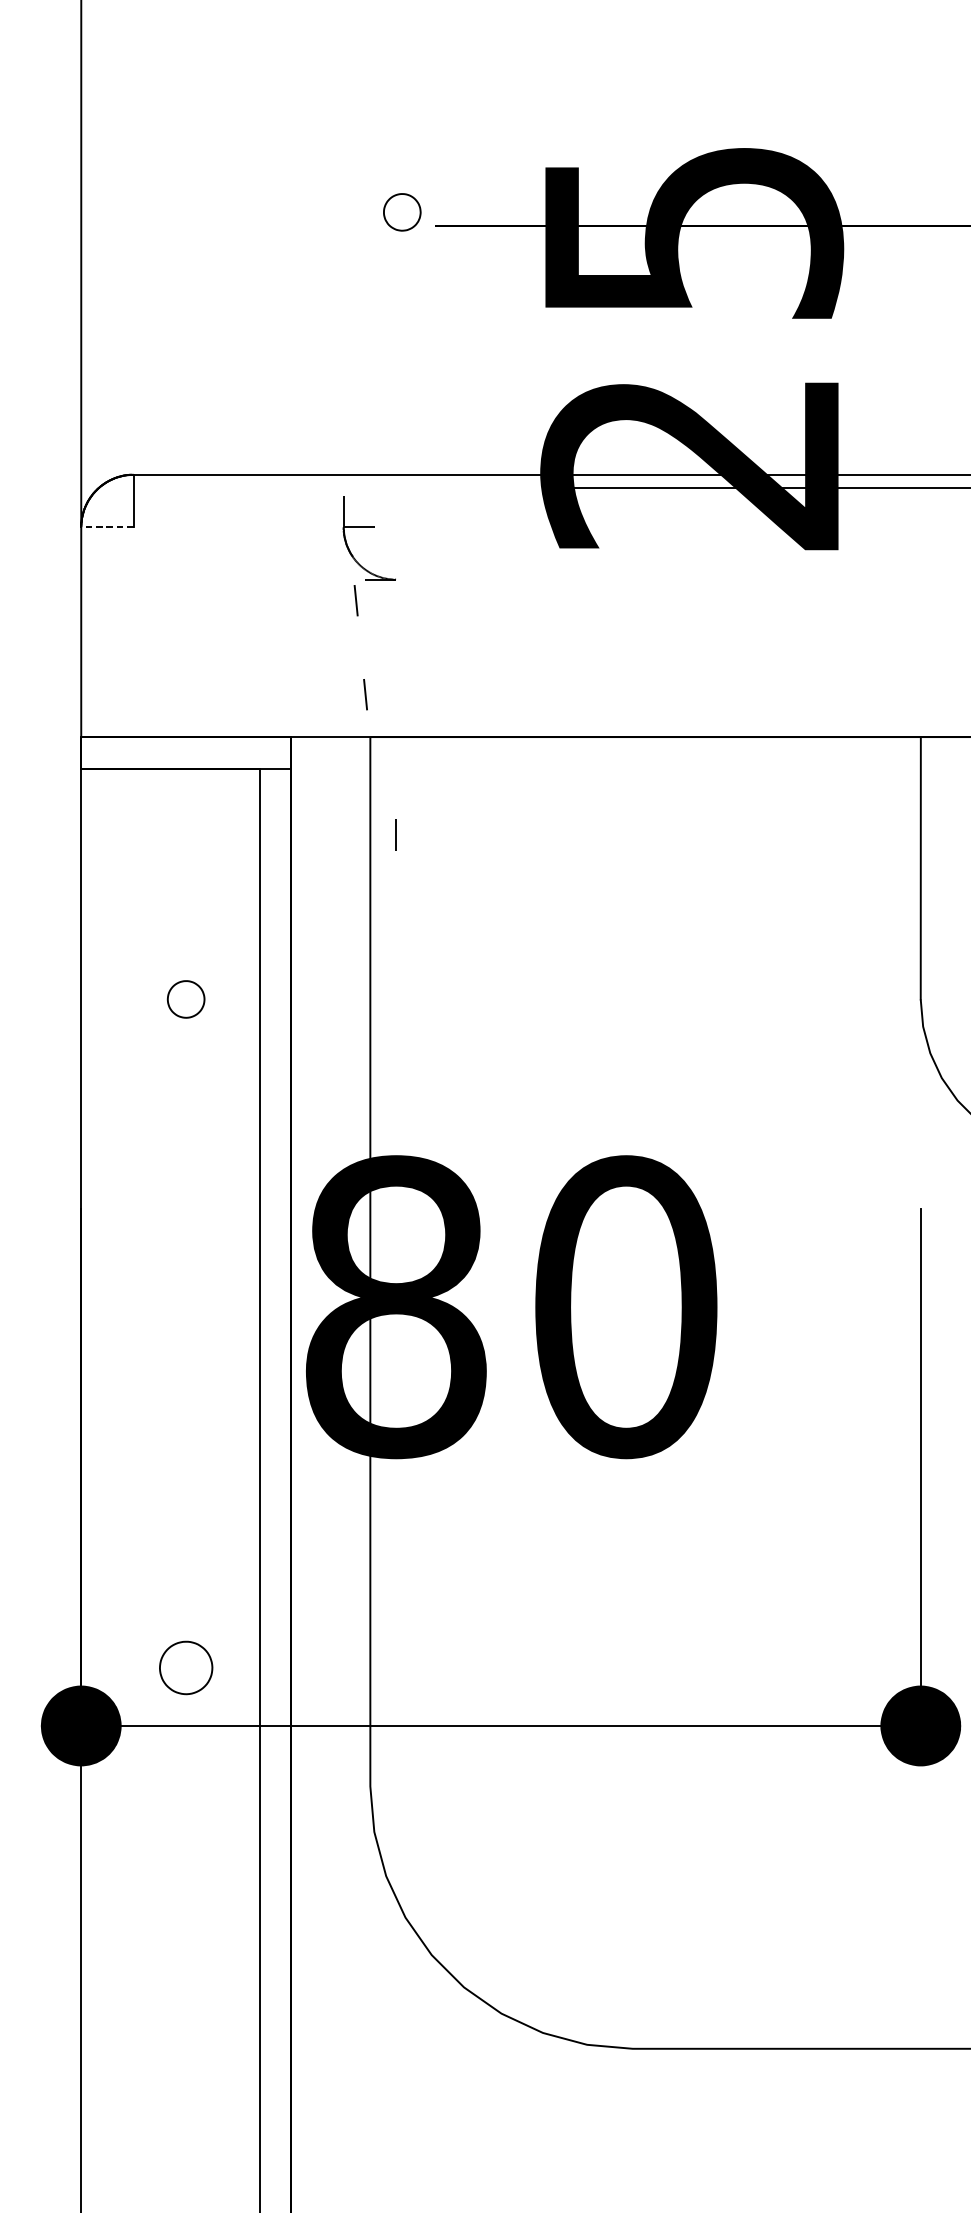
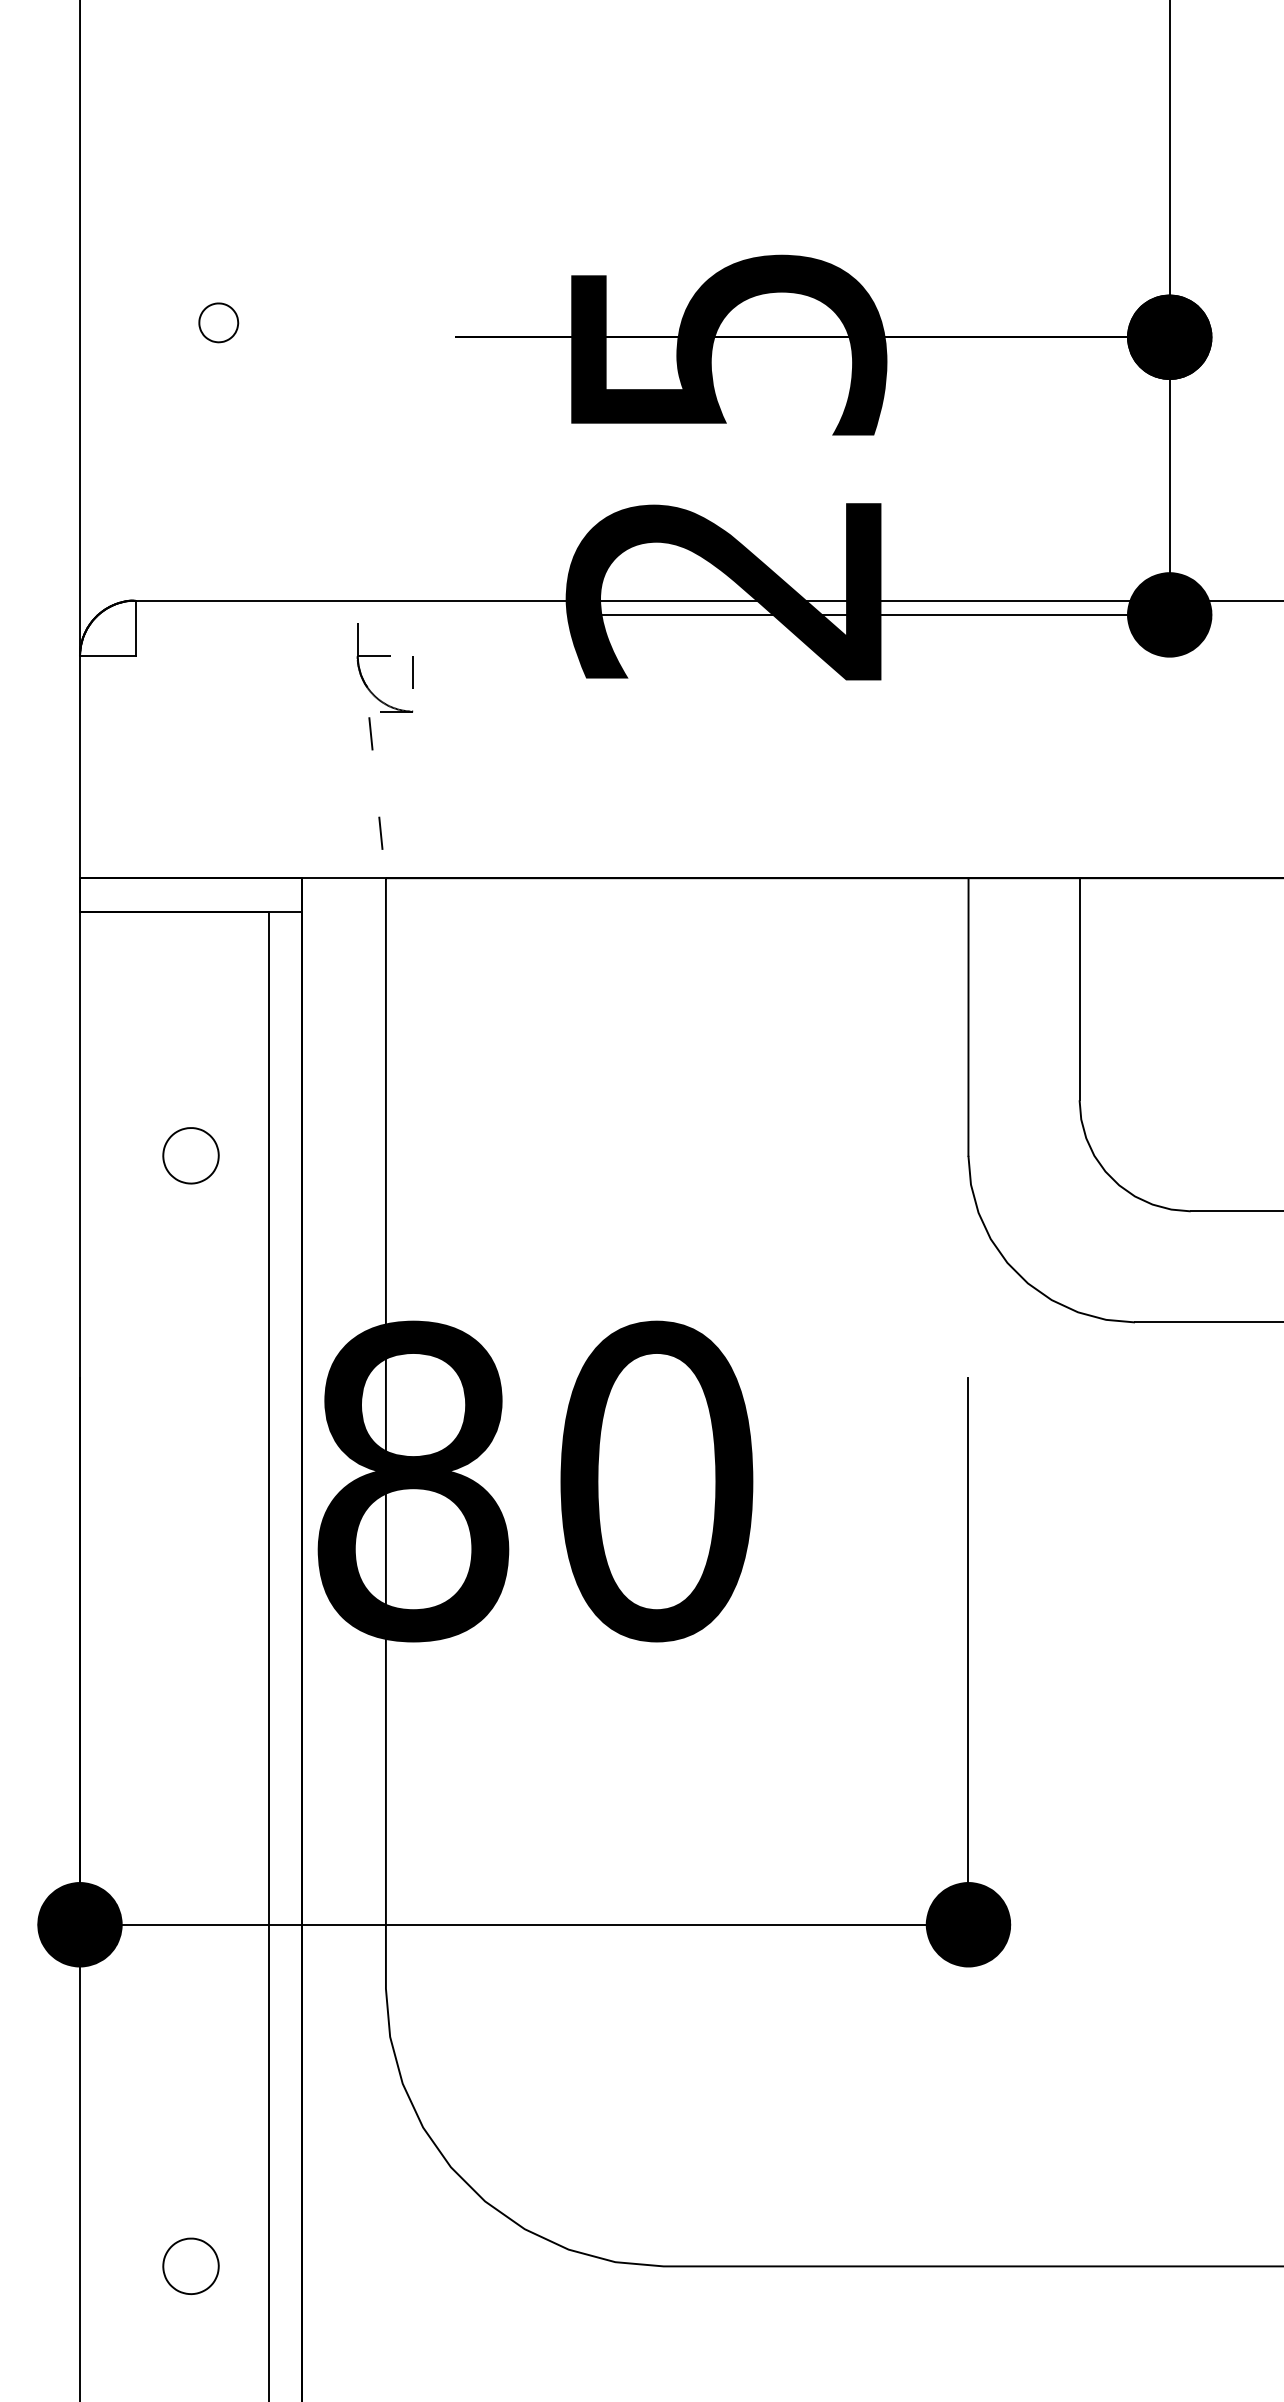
part: (402, 212) -> (218, 322), moved
line: (107, 527) -> (107, 656), dashed -> solid
line: (395, 834) -> (412, 672), moved
part: (185, 999) -> (190, 1155), size x1.43
part: (185, 1667) -> (190, 2265), moved

